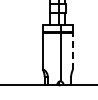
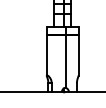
line: (72, 51) -> (78, 55), dashed -> solid

